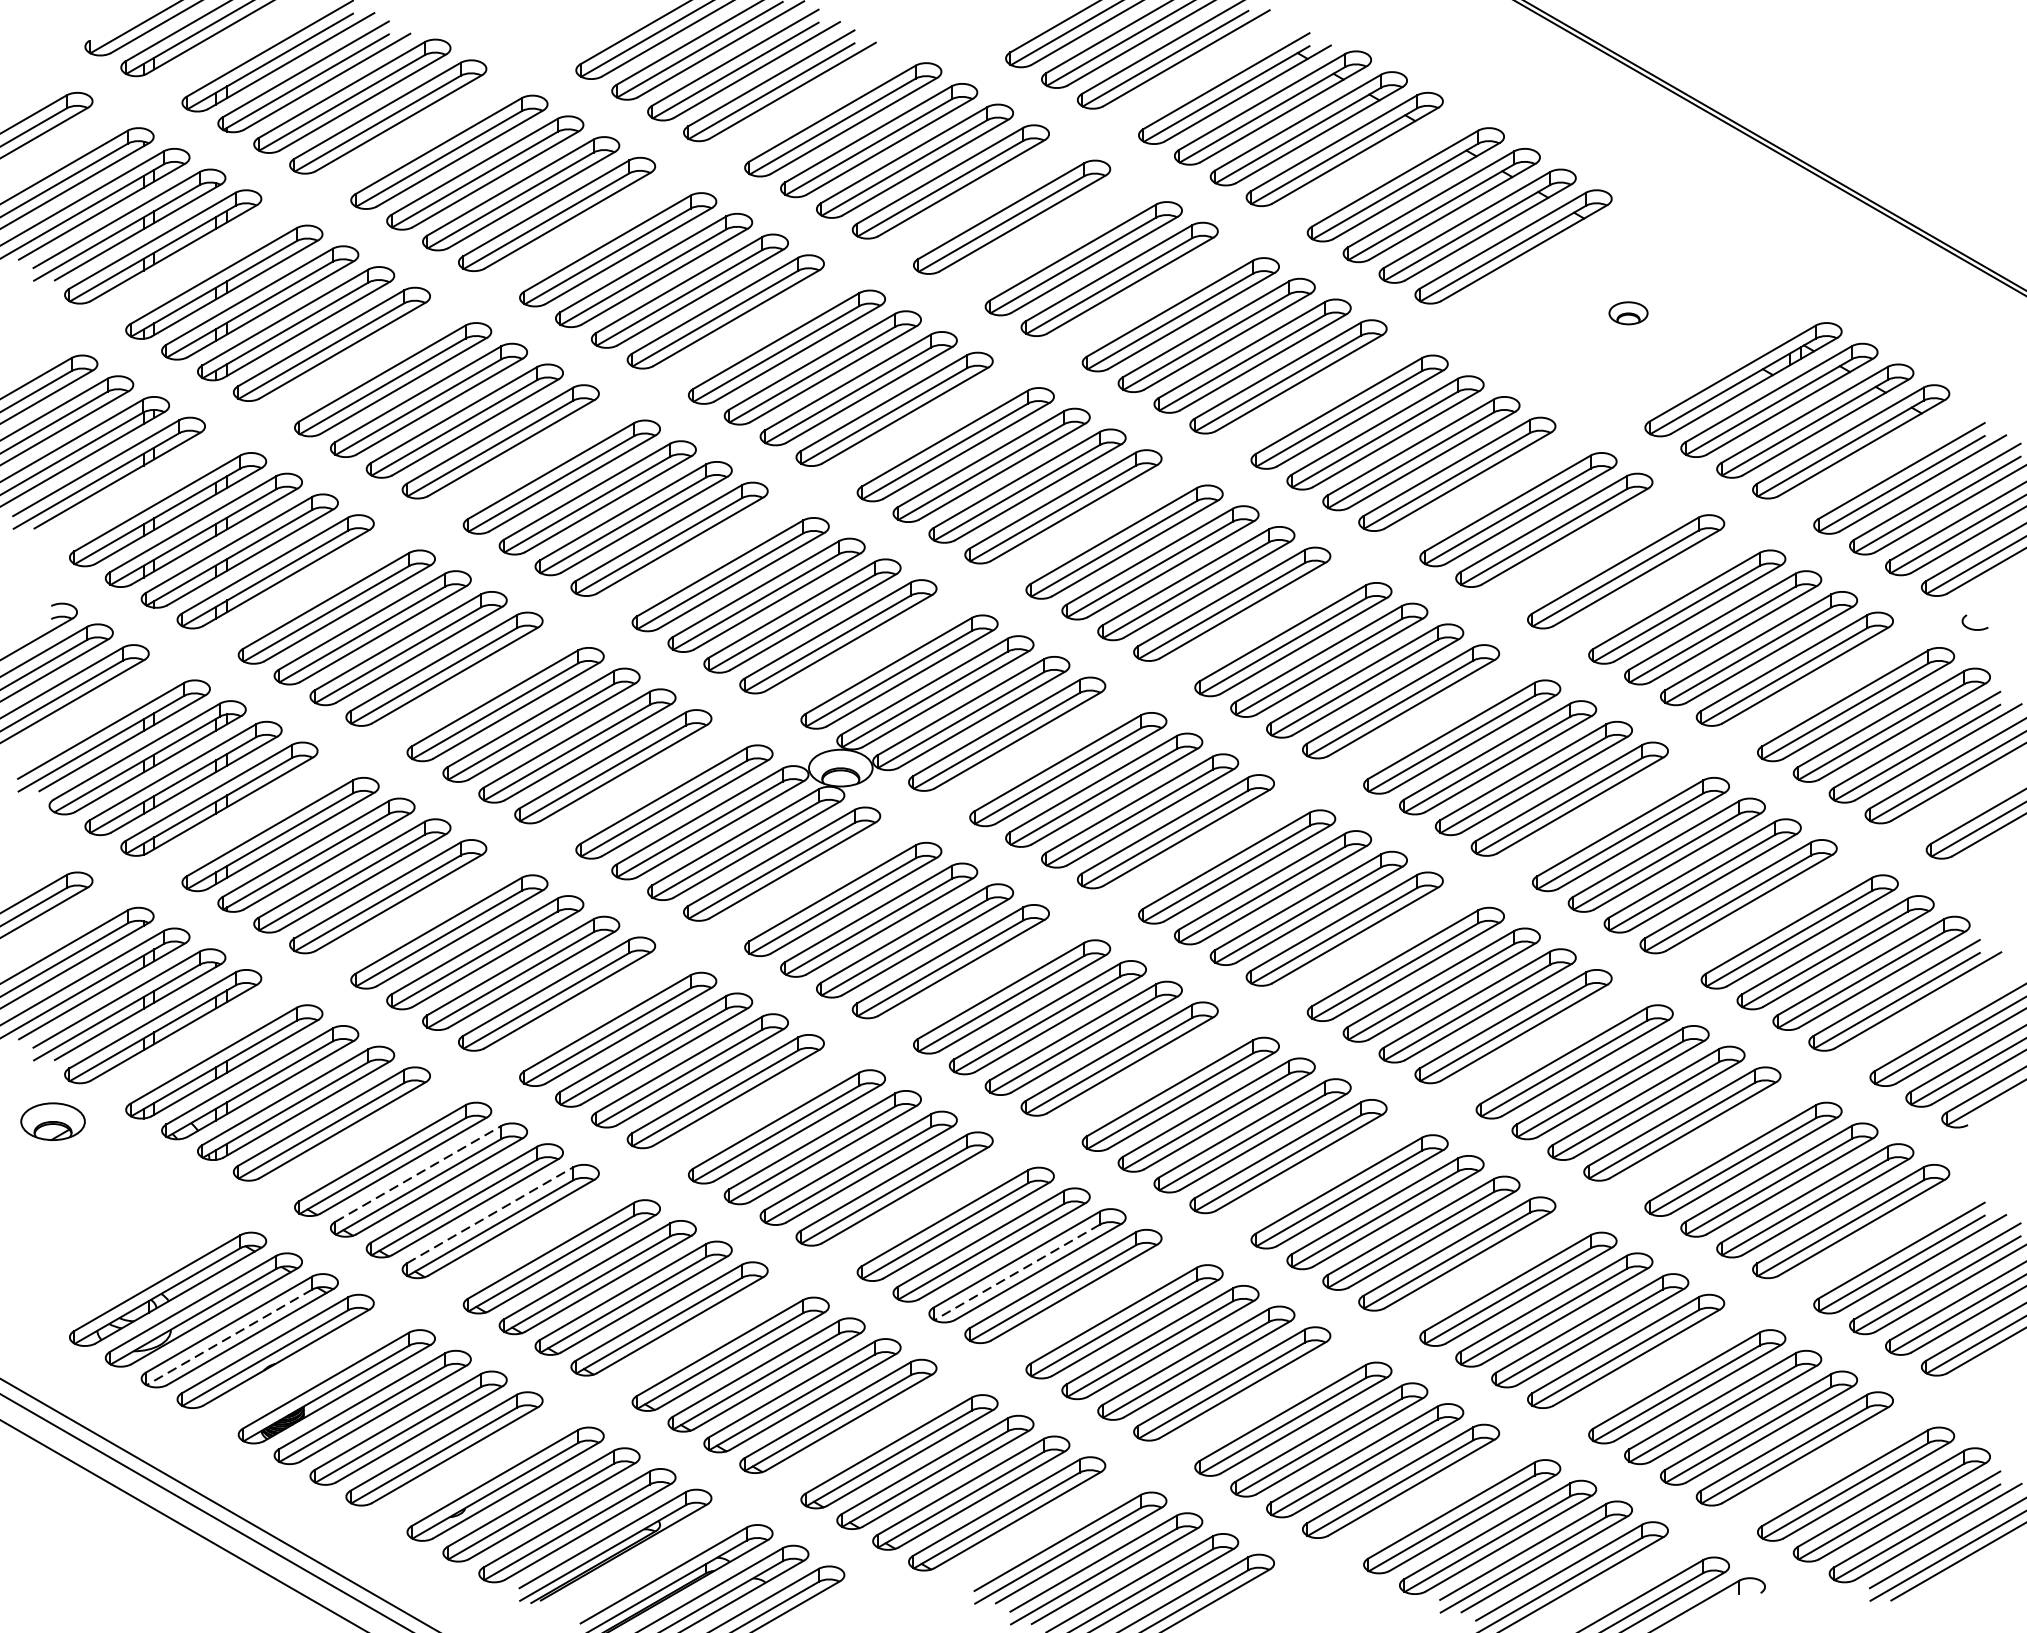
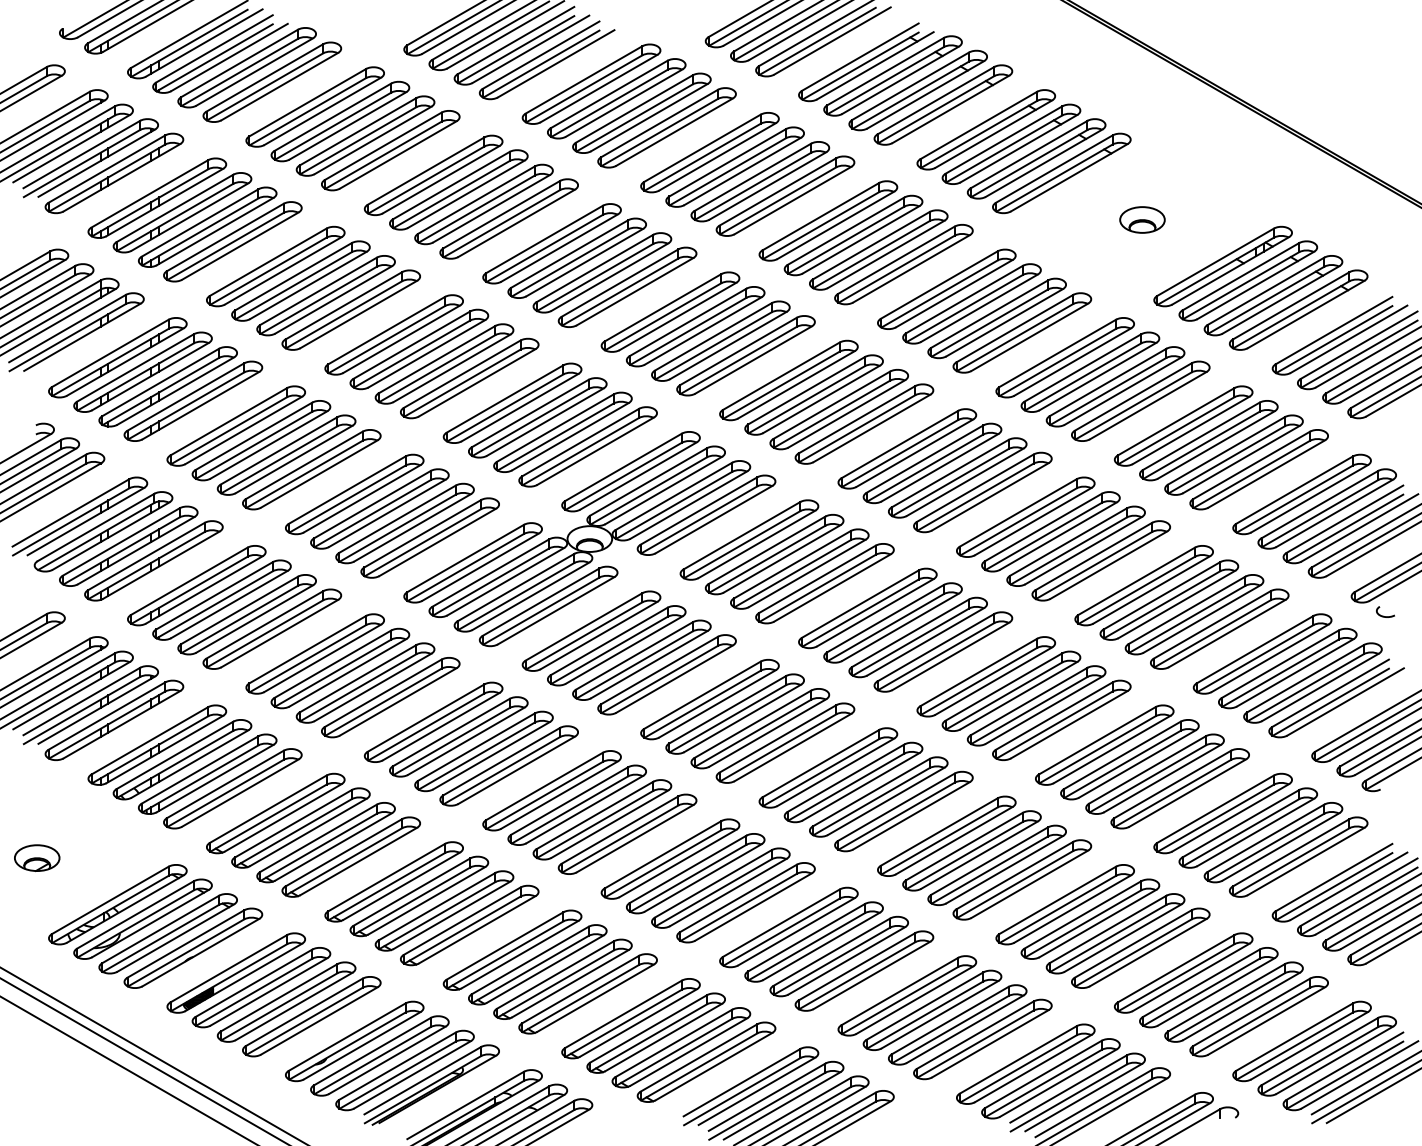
part: (1046, 237) -> (734, 166), added
part: (1628, 312) -> (1142, 219), size x1.67
part: (1590, 550) -> (1115, 386), added
curve: (1972, 627) -> (1383, 615), moved
part: (53, 1120) -> (37, 857), moved
line: (418, 1173) -> (293, 823), dashed -> solid
line: (491, 1214) -> (344, 852), dashed -> solid
line: (1017, 1273) -> (713, 893), dashed -> solid
line: (228, 1337) -> (160, 938), dashed -> solid

